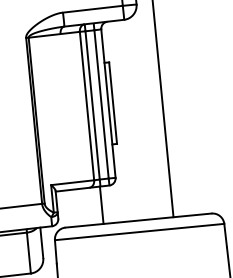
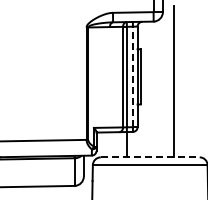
line: (100, 103) -> (132, 76), solid -> dashed
line: (138, 220) -> (150, 157), solid -> dashed

